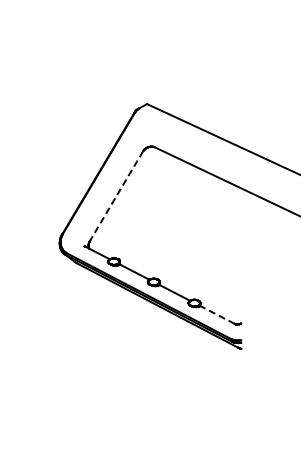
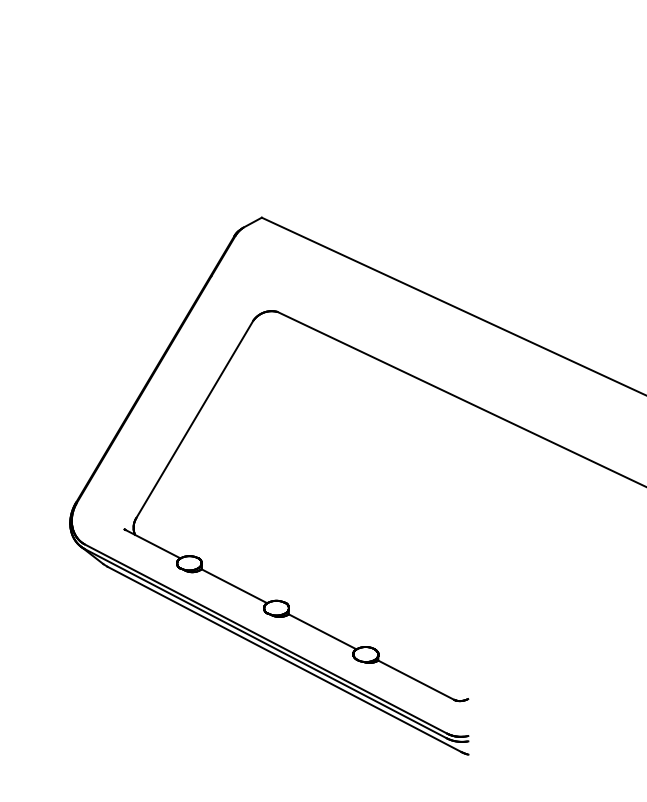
line: (116, 196) -> (194, 420), dashed -> solid
line: (217, 314) -> (416, 679), dashed -> solid

